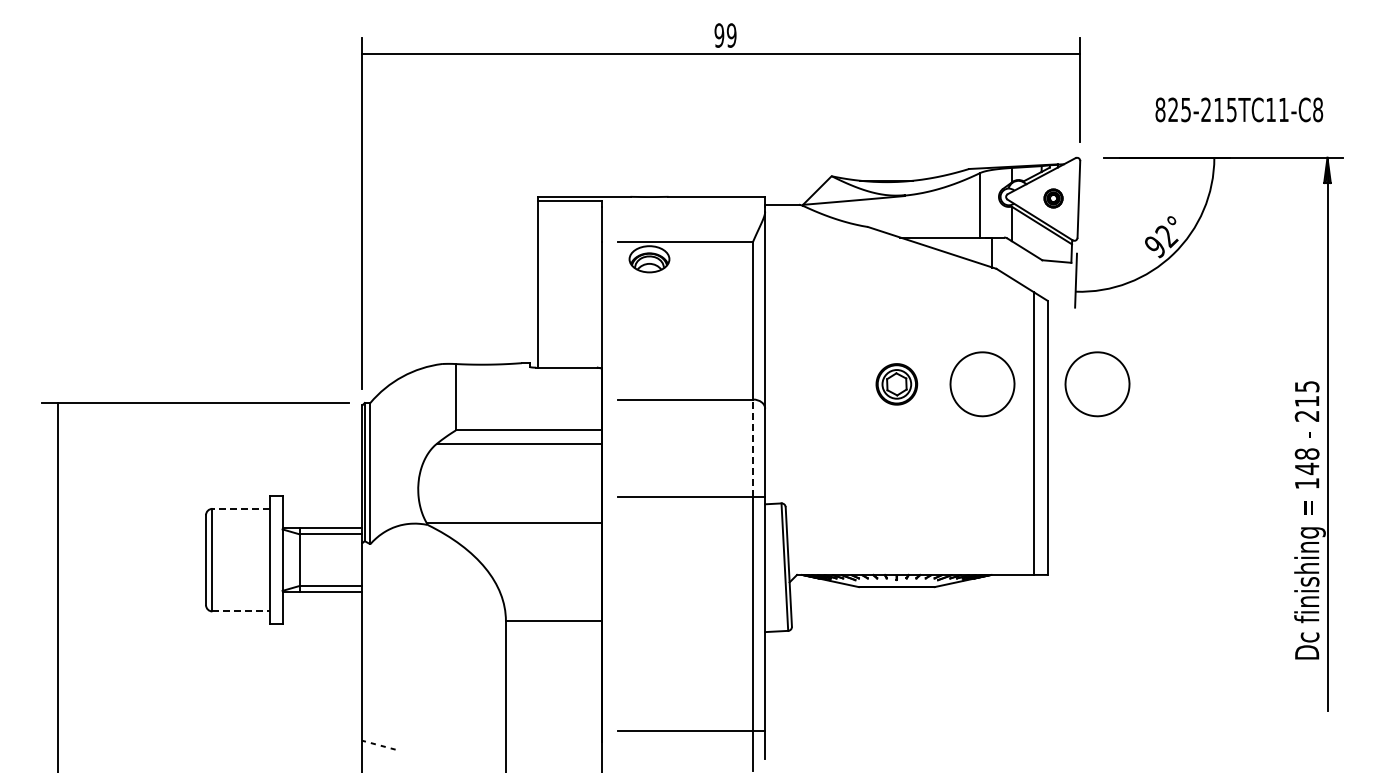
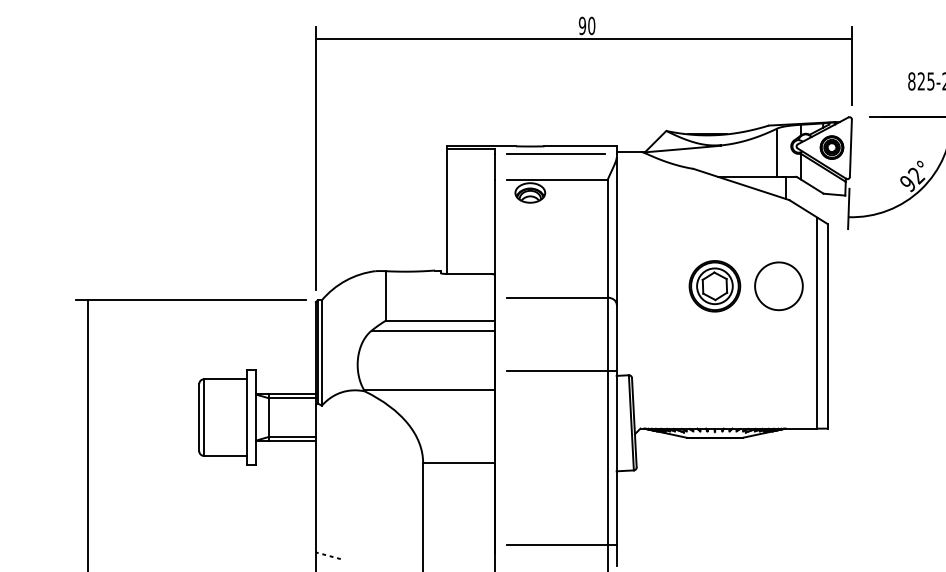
text: (731, 35) -> (591, 25), 99 -> 90
part: (1053, 198) -> (831, 147), size x1.67
line: (683, 207) -> (555, 154), added
part: (896, 384) -> (714, 286), size x1.67
part: (1097, 384) -> (864, 286), removed
line: (753, 448) -> (607, 334), dashed -> solid
line: (241, 508) -> (225, 379), dashed -> solid
line: (241, 611) -> (225, 455), dashed -> solid

